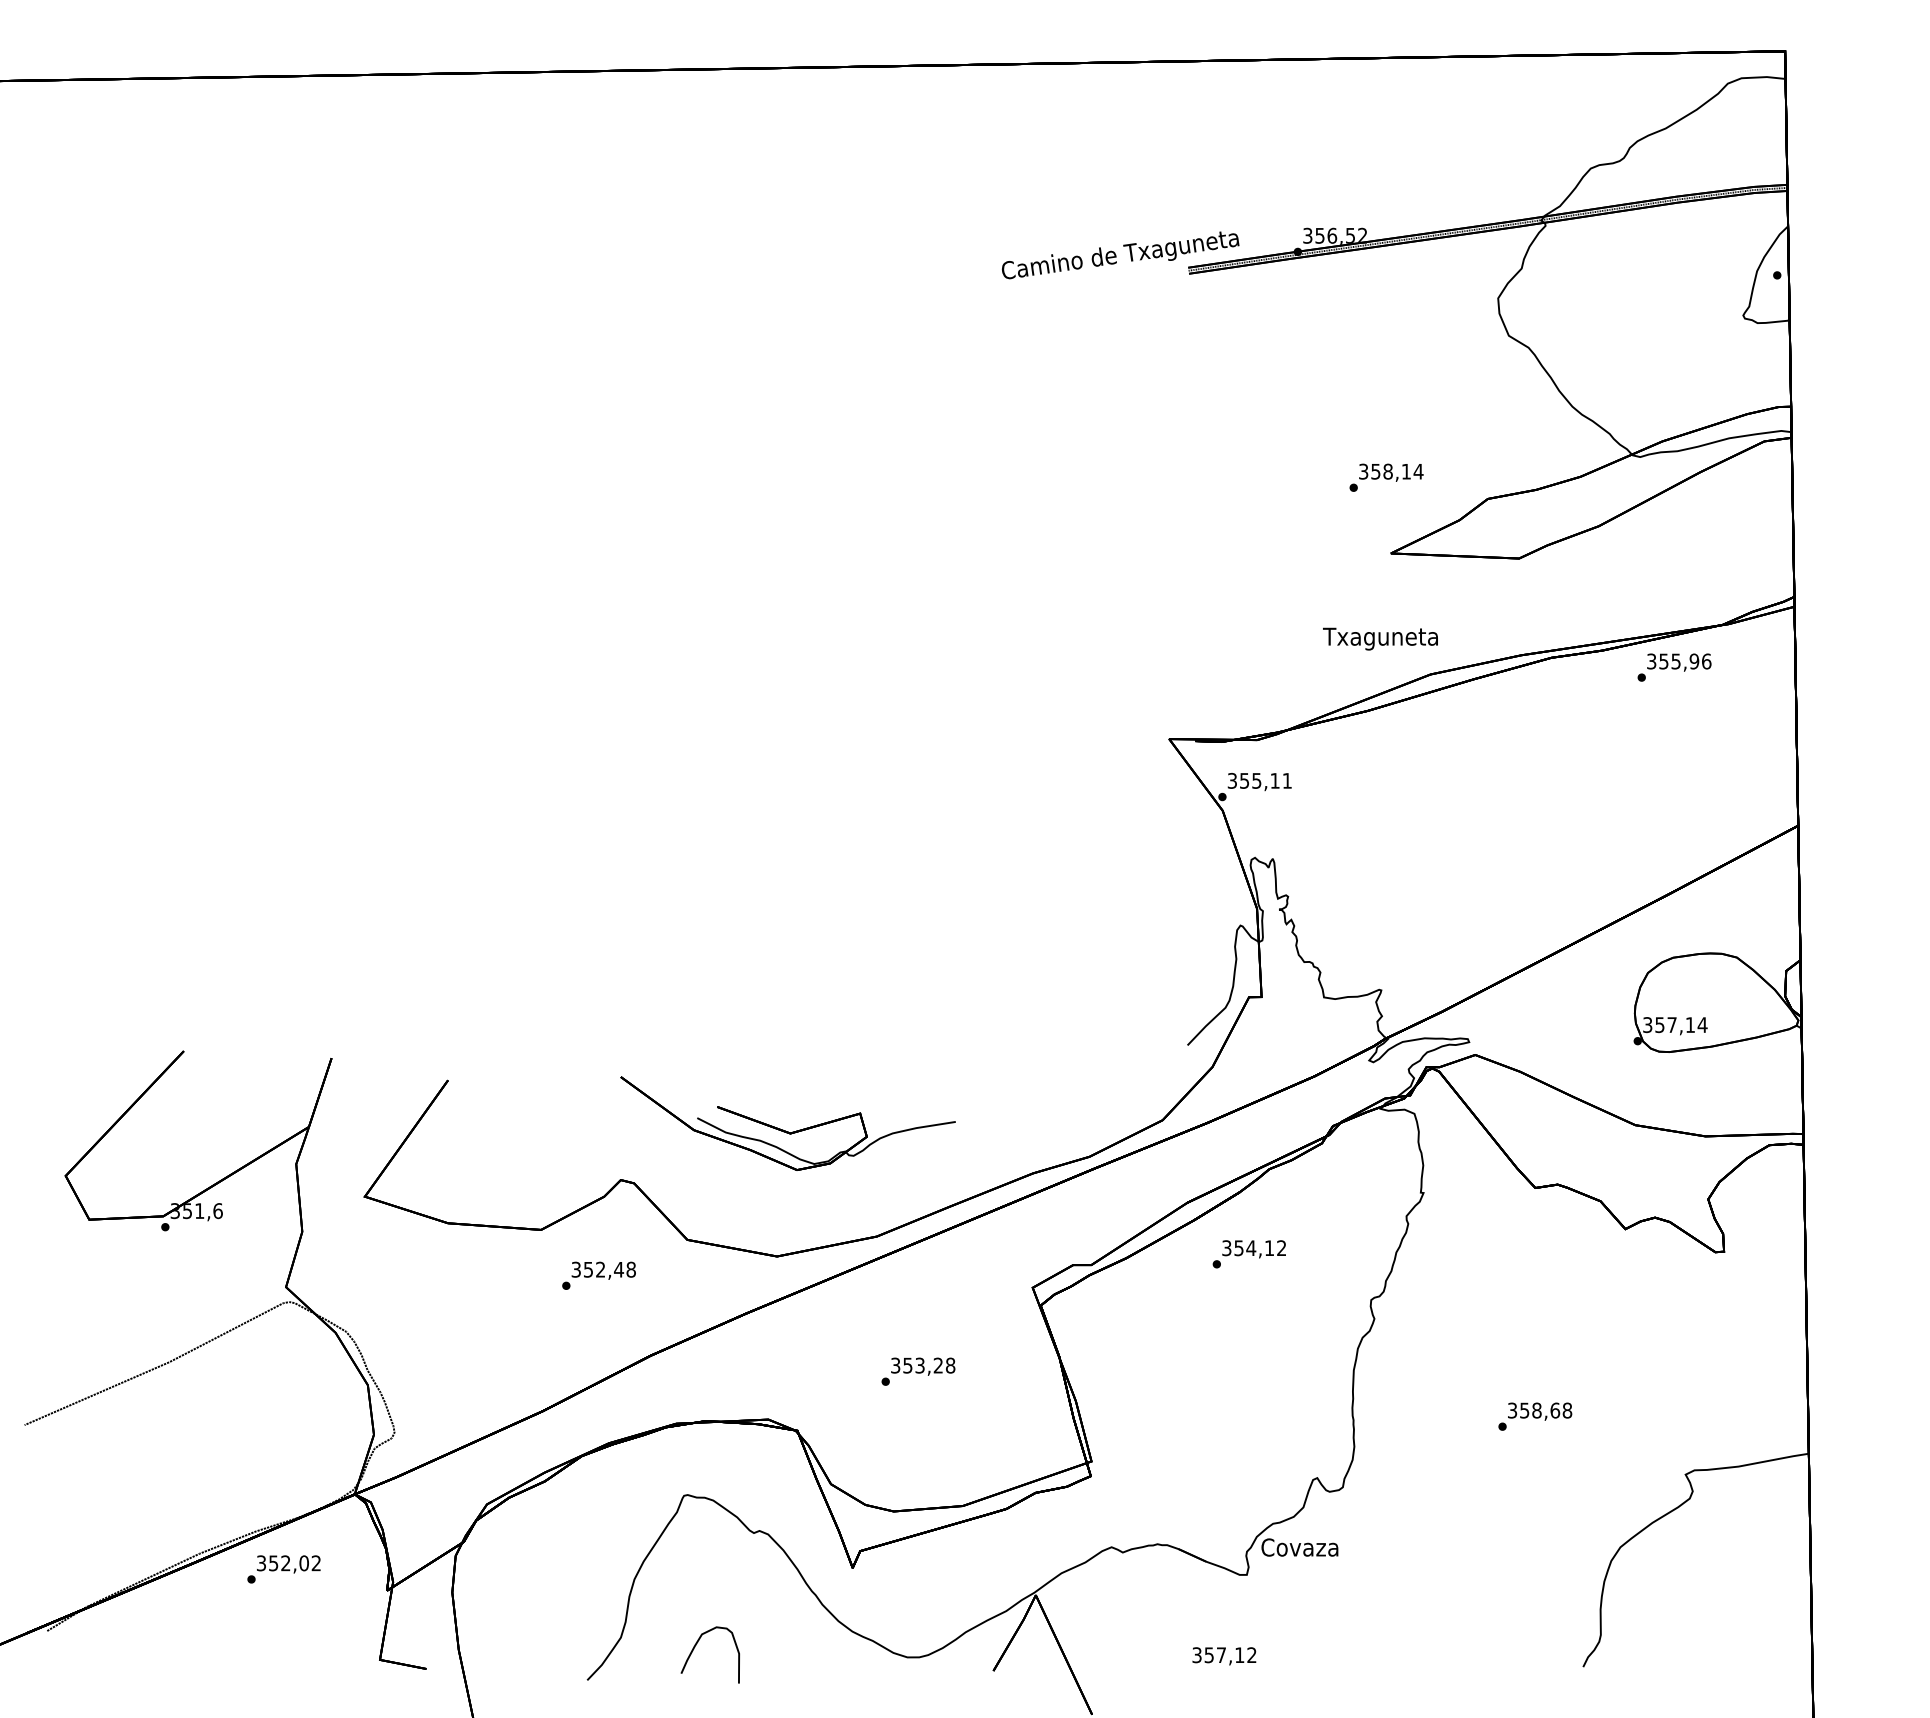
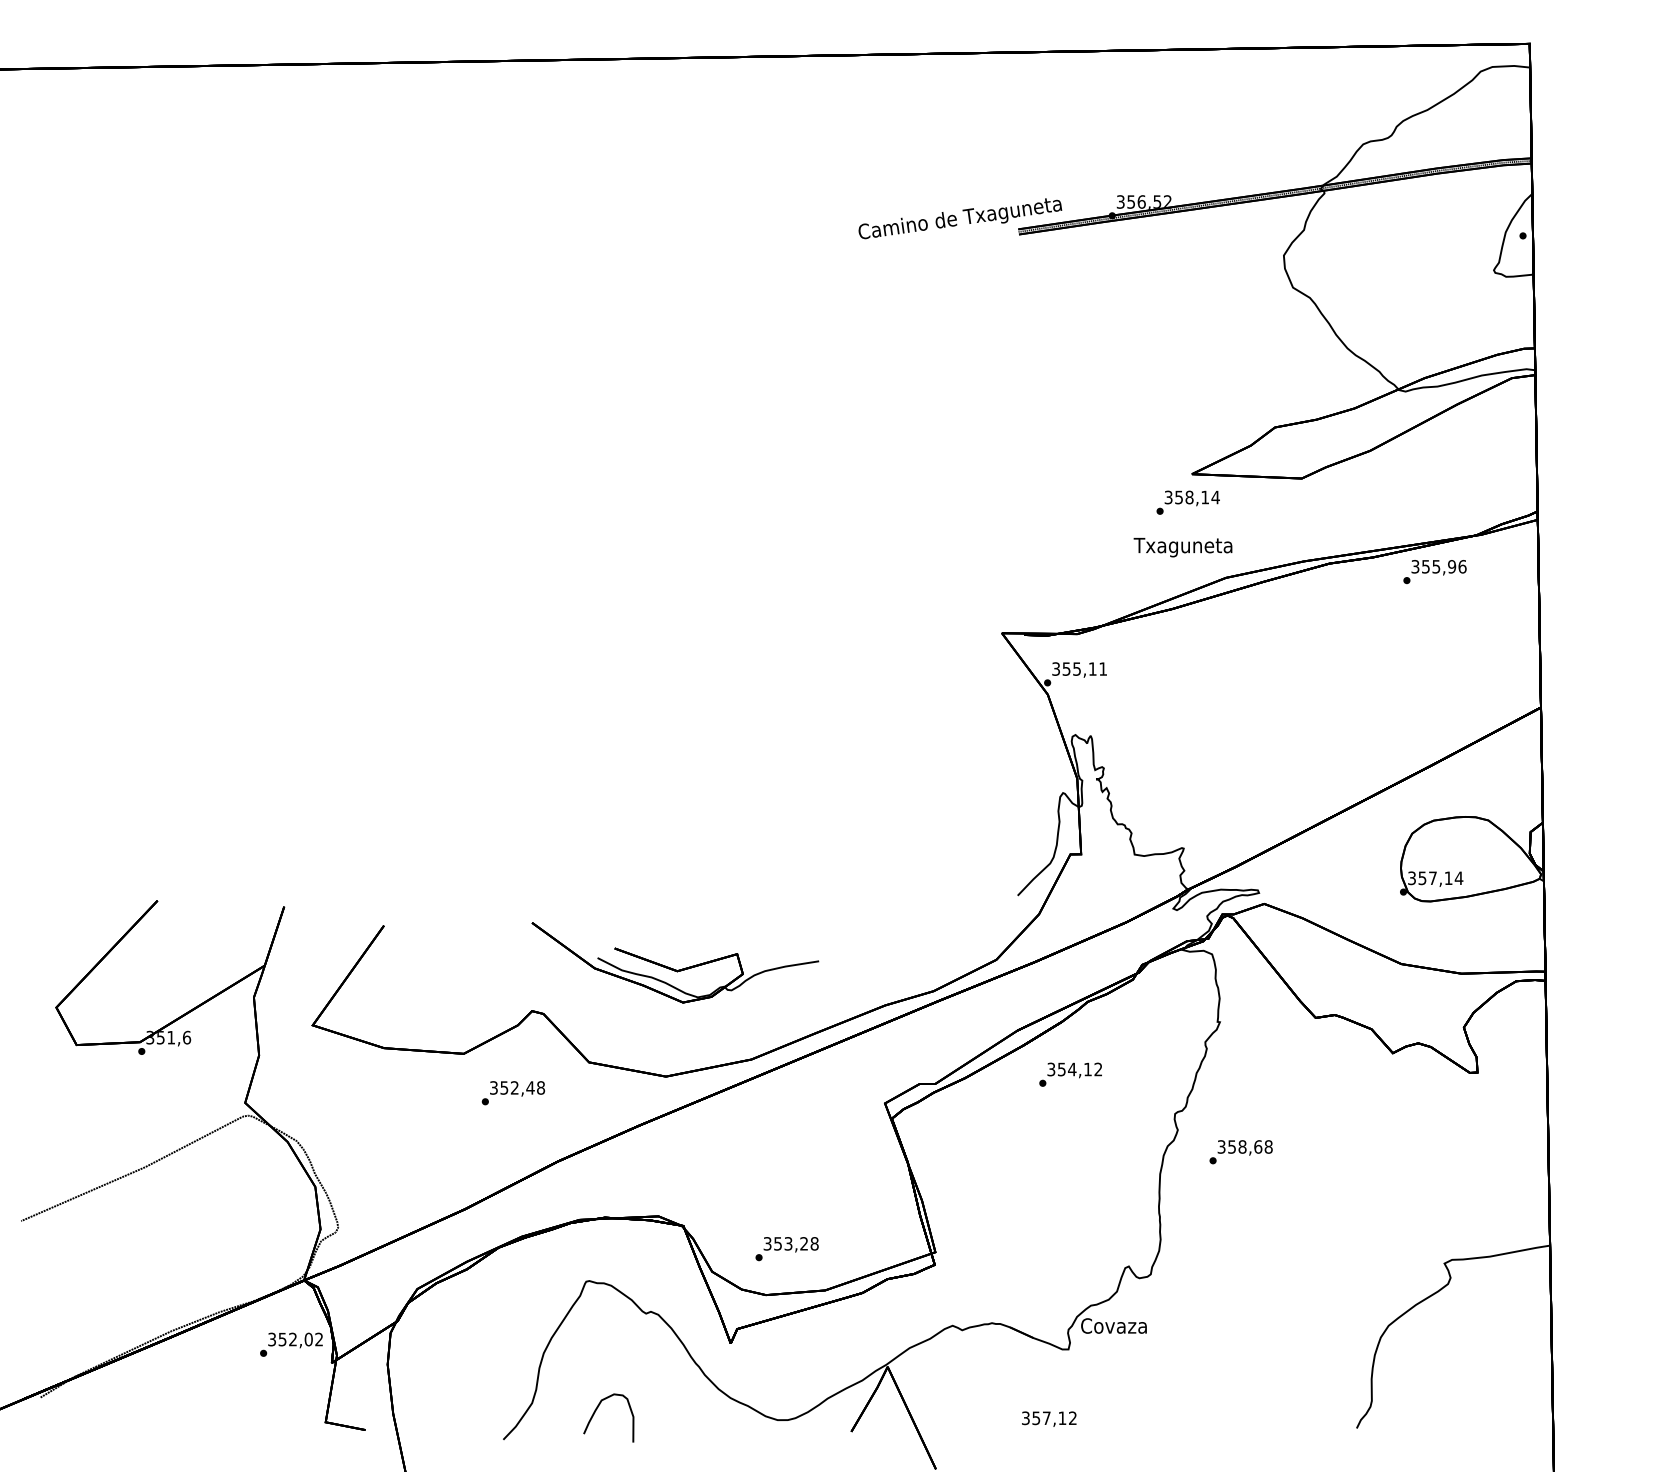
text: (1386, 477) -> (1188, 502), moved
text: (918, 1371) -> (787, 1248), moved
text: (1535, 1416) -> (1241, 1152), moved
text: (283, 1569) -> (291, 1344), moved

